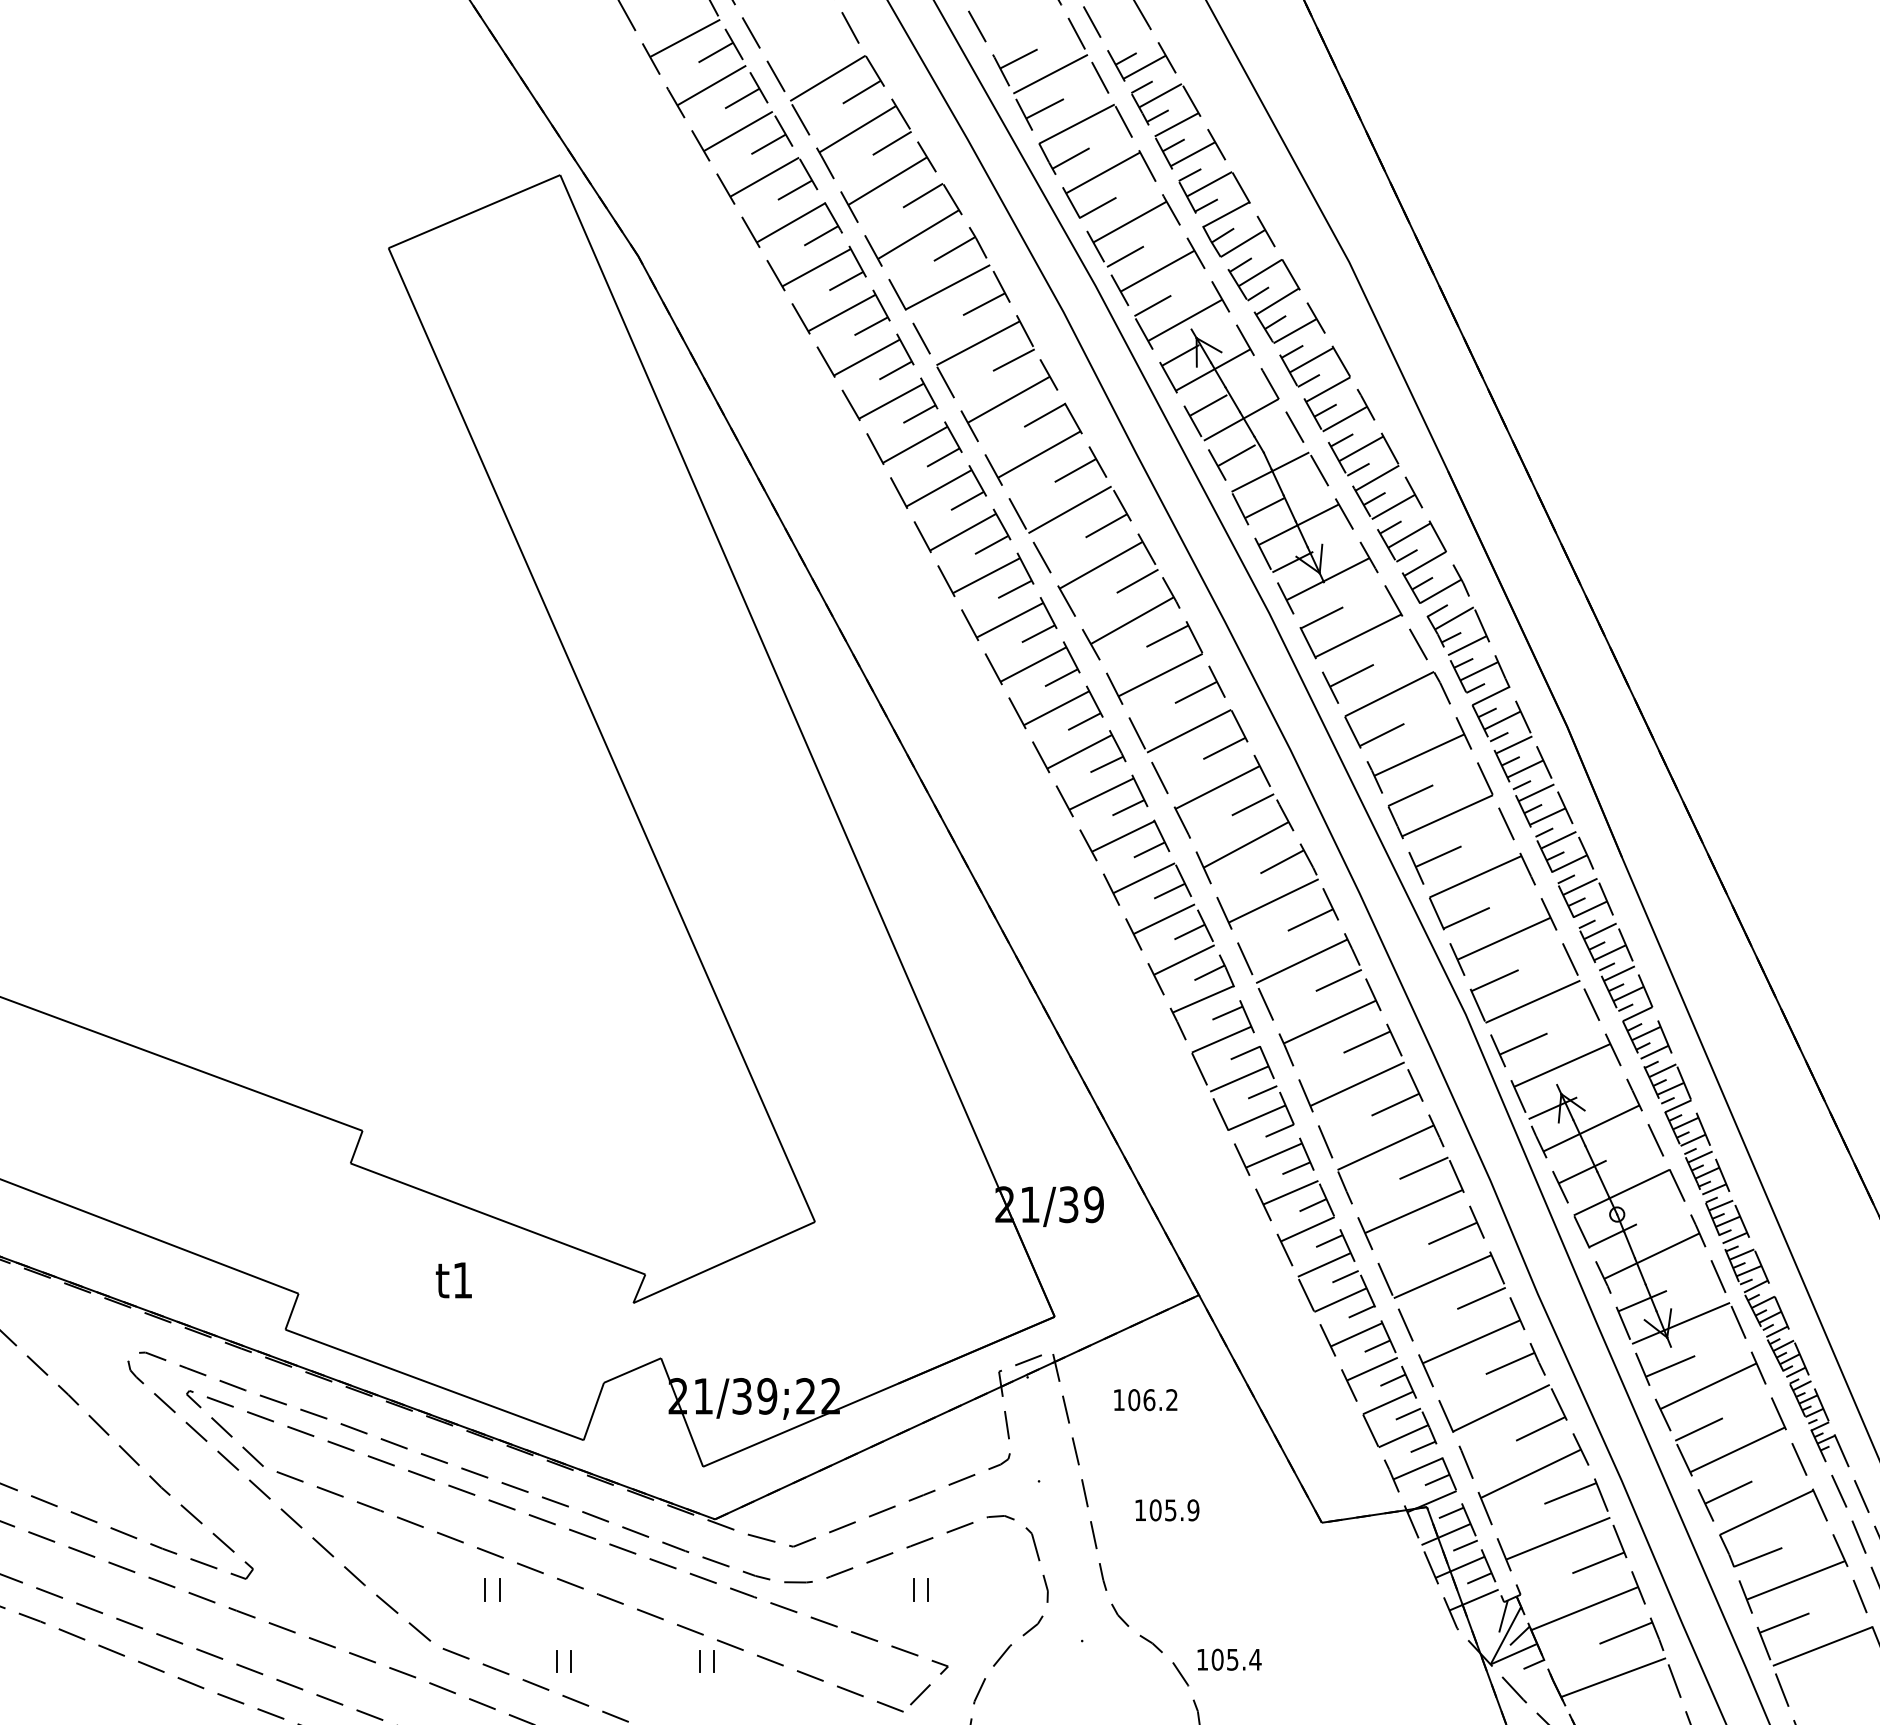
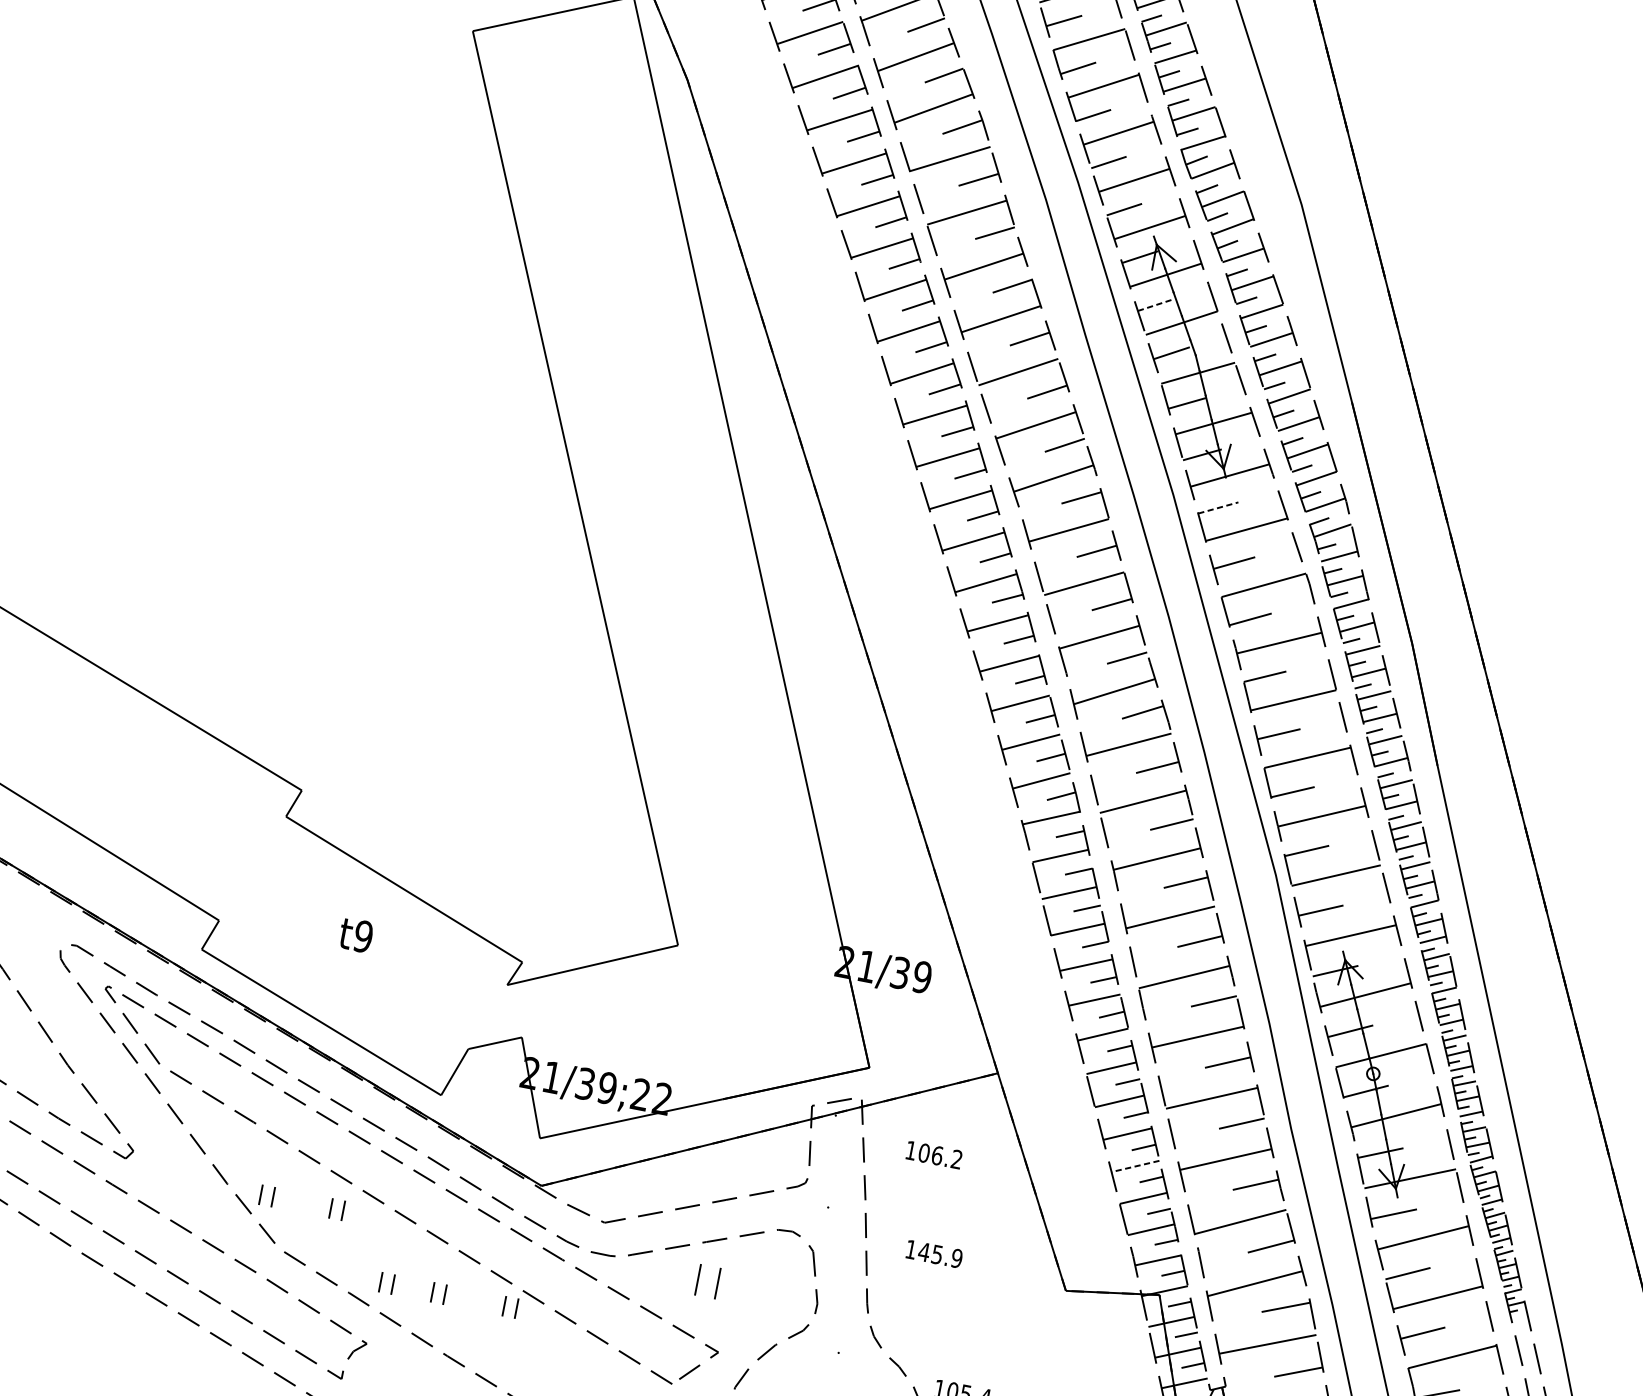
line: (1209, 405) -> (1156, 305), solid -> dashed
line: (1322, 617) -> (1218, 507), solid -> dashed
text: (462, 1280) -> (363, 936), t1 -> t9
line: (1372, 1369) -> (1135, 1166), solid -> dashed
text: (1155, 1510) -> (924, 1252), 105.9 -> 145.9
part: (404, 1589) -> (261, 1194), added
part: (920, 1589) -> (707, 1281), size x1.6
part: (623, 1661) -> (438, 1293), added

